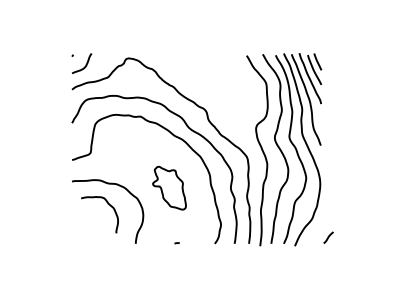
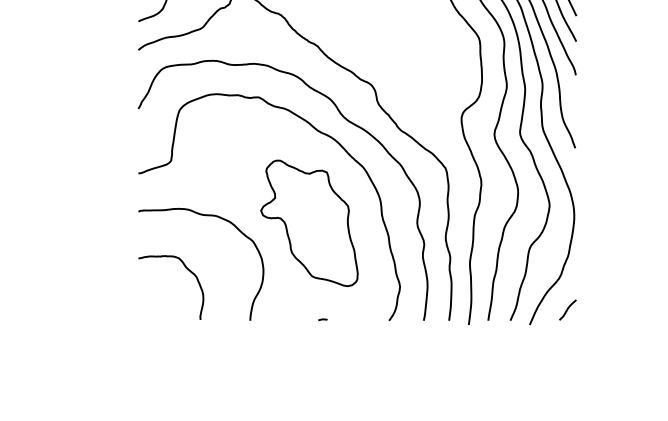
part: (169, 187) -> (309, 221), size x1.67
curve: (108, 204) -> (186, 269), moved
line: (328, 237) -> (567, 309), moved

